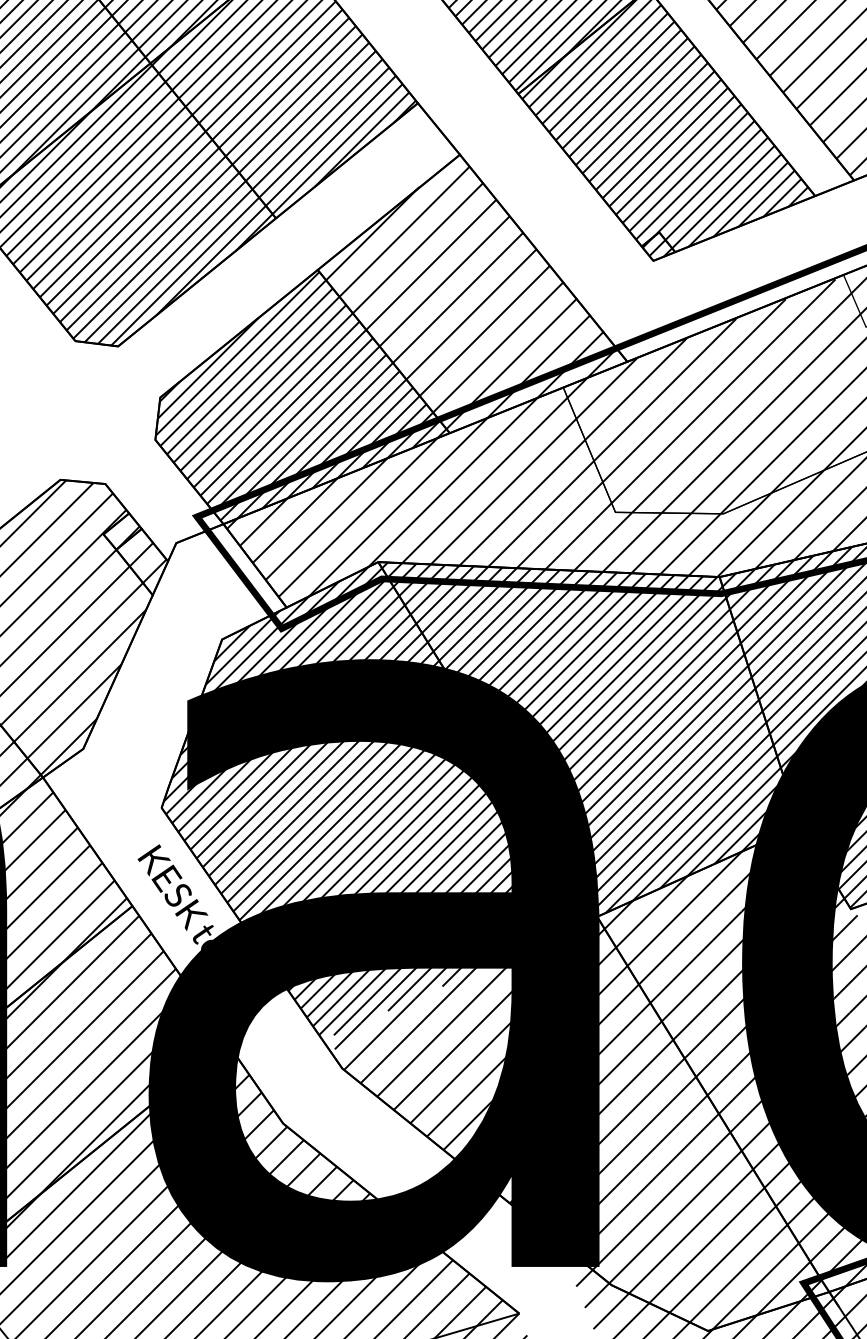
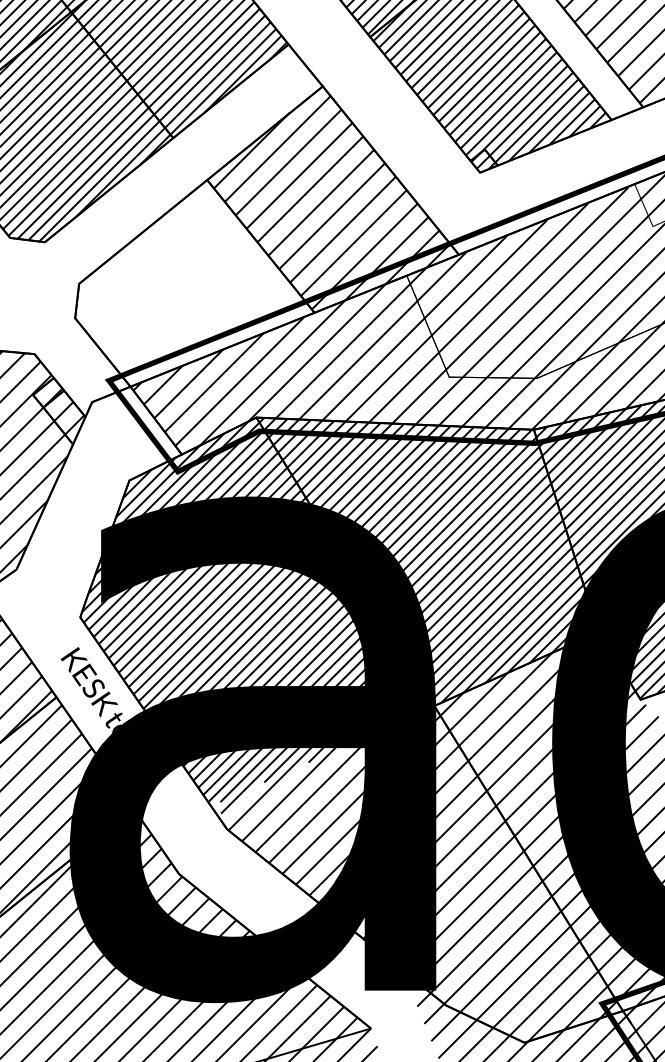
hatch: (300, 396) -> (193, 282), removed

